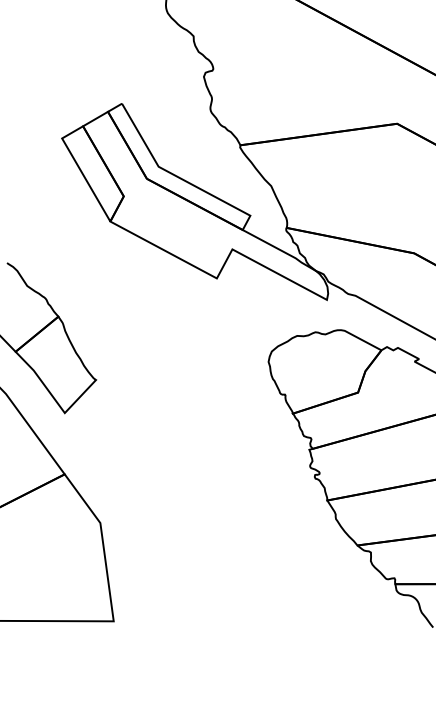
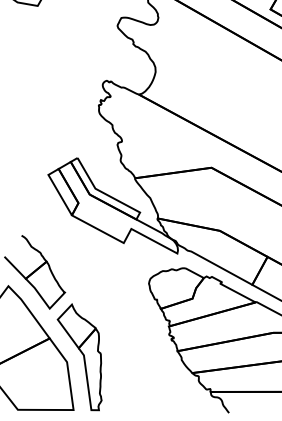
part: (125, 513) -> (79, 357), added

